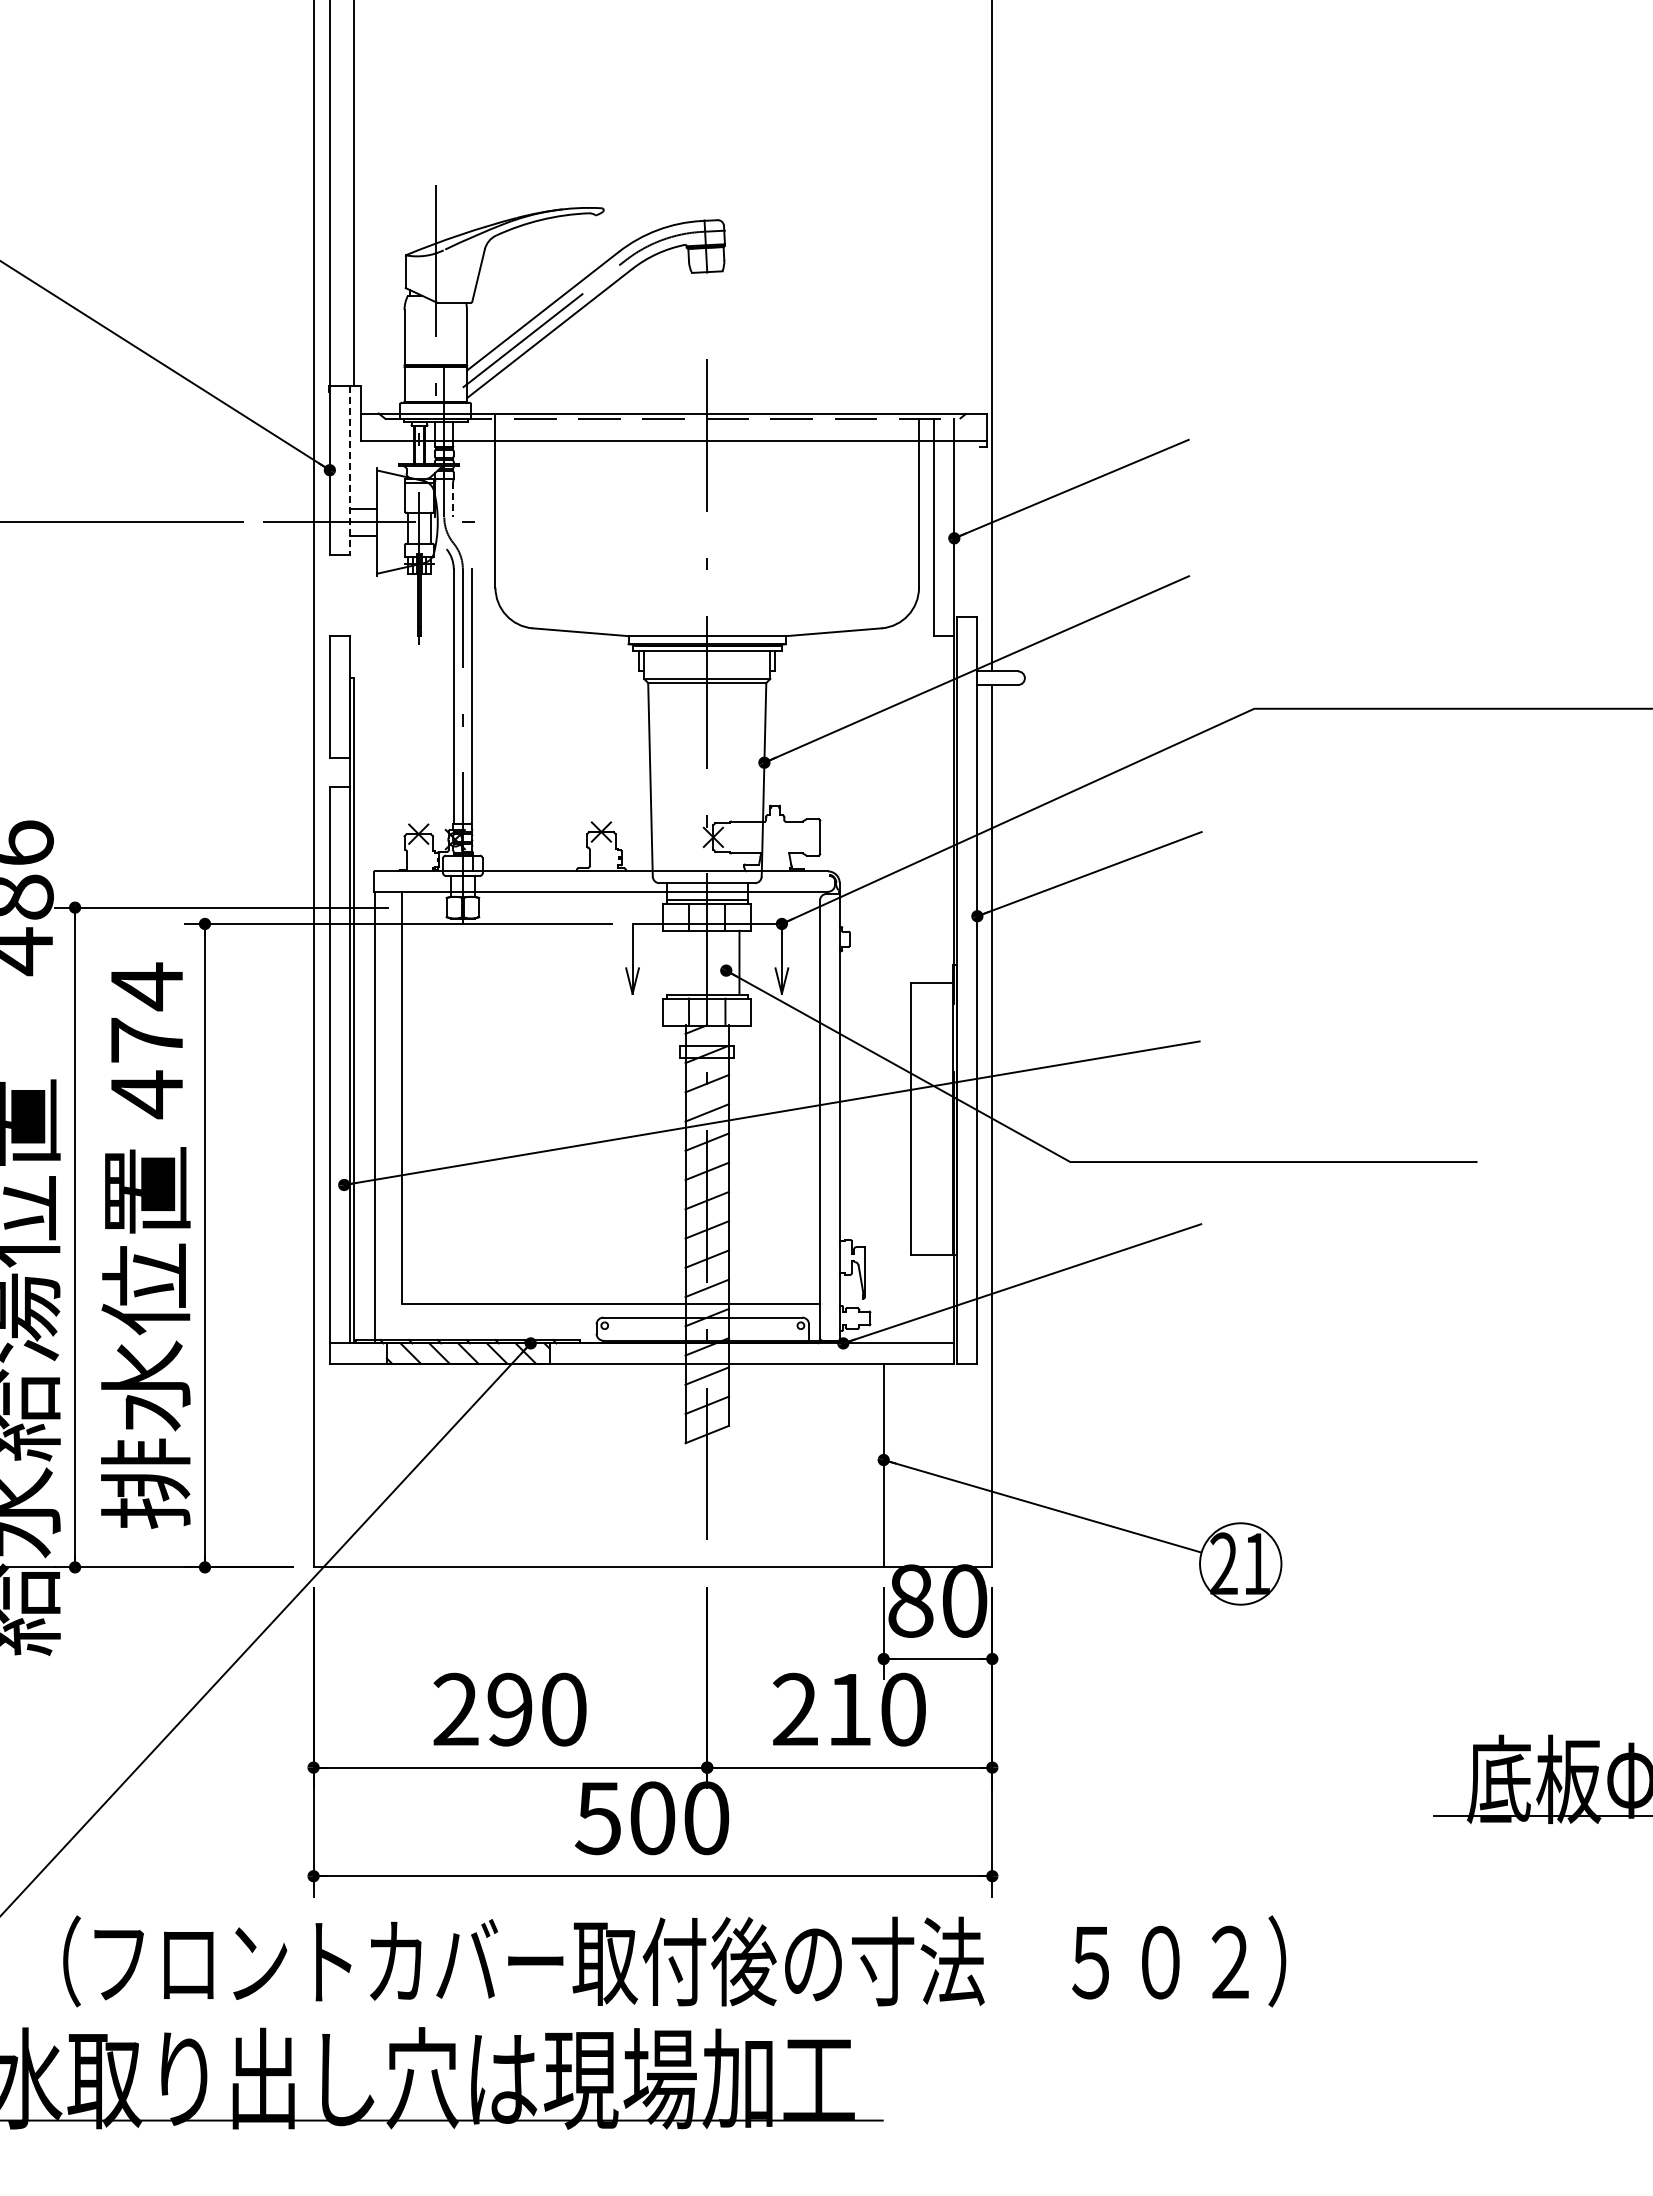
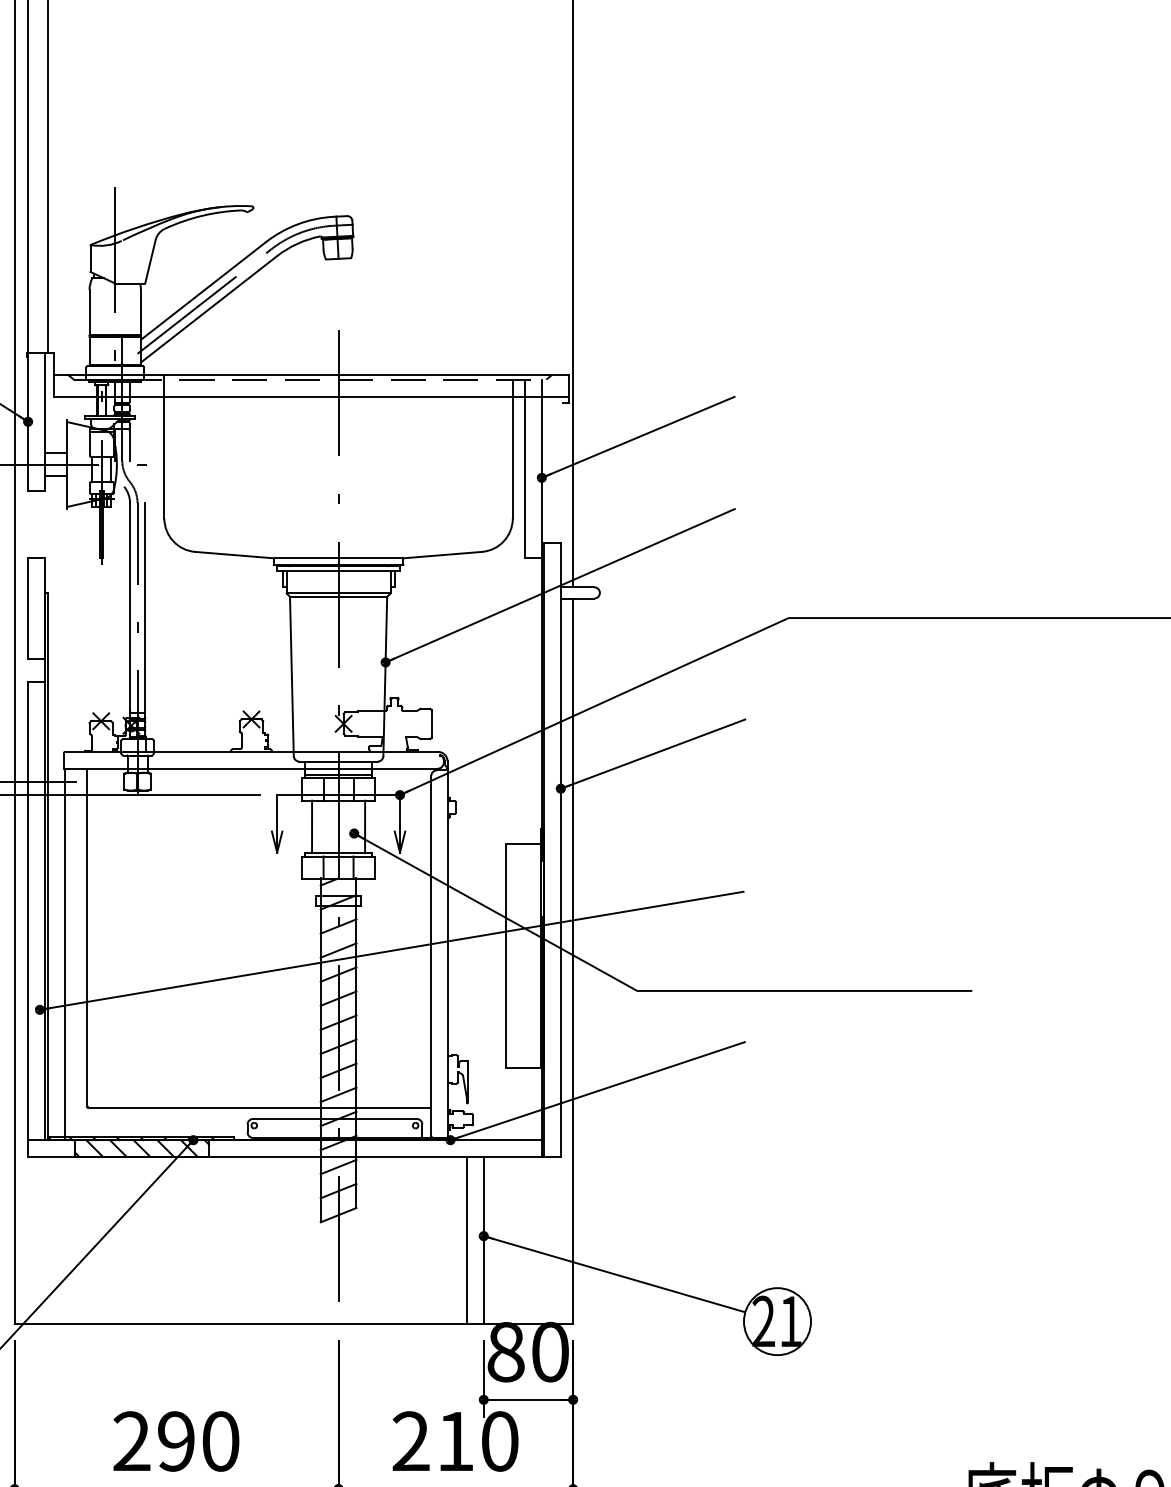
line: (350, 471) -> (45, 422), dashed -> solid
line: (453, 499) -> (129, 445), dashed -> solid
line: (674, 962) -> (311, 826), added
line: (863, 1465) -> (467, 1240), added

